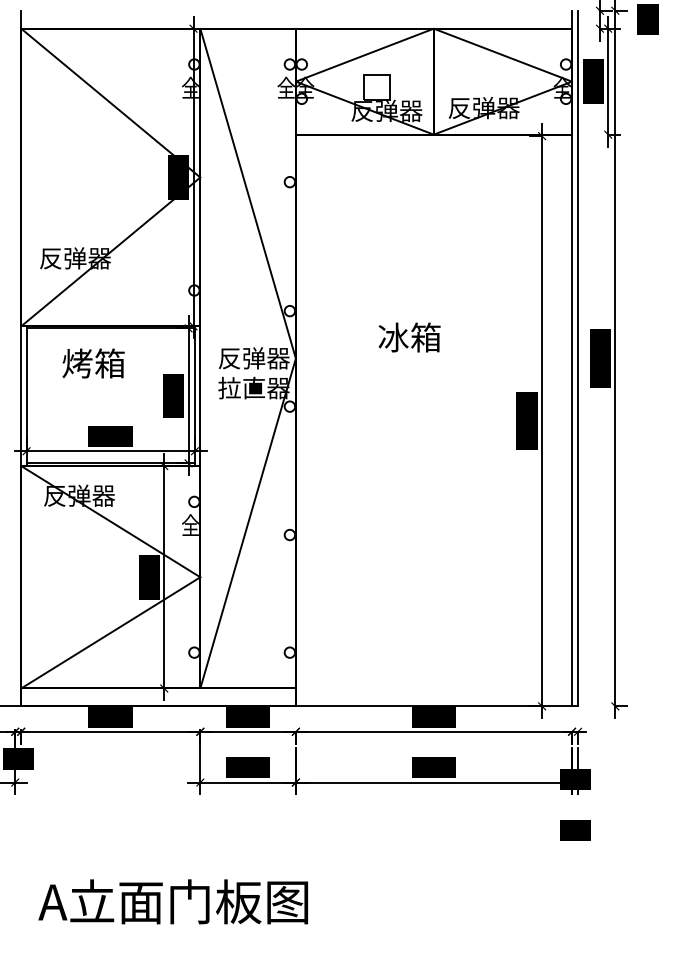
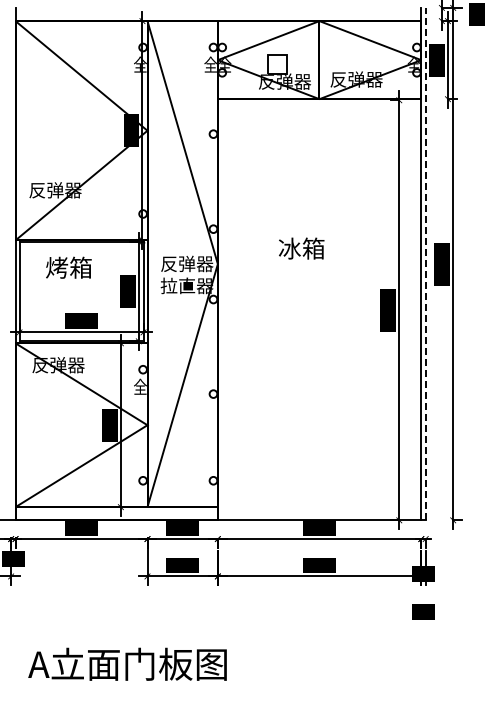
line: (577, 357) -> (425, 263), solid -> dashed

